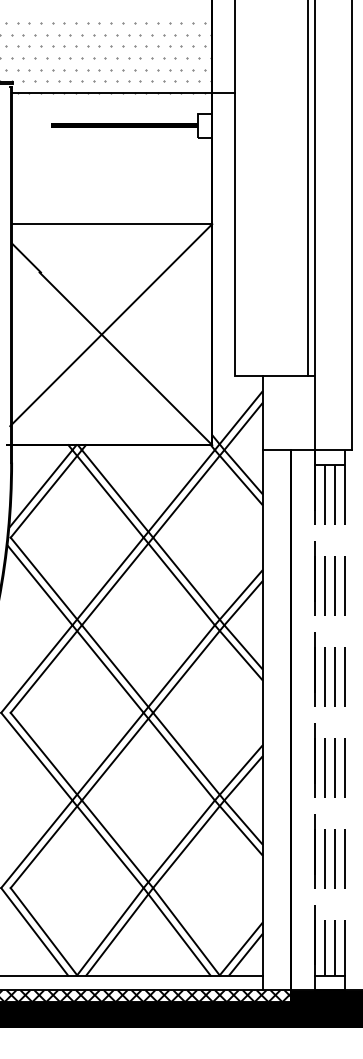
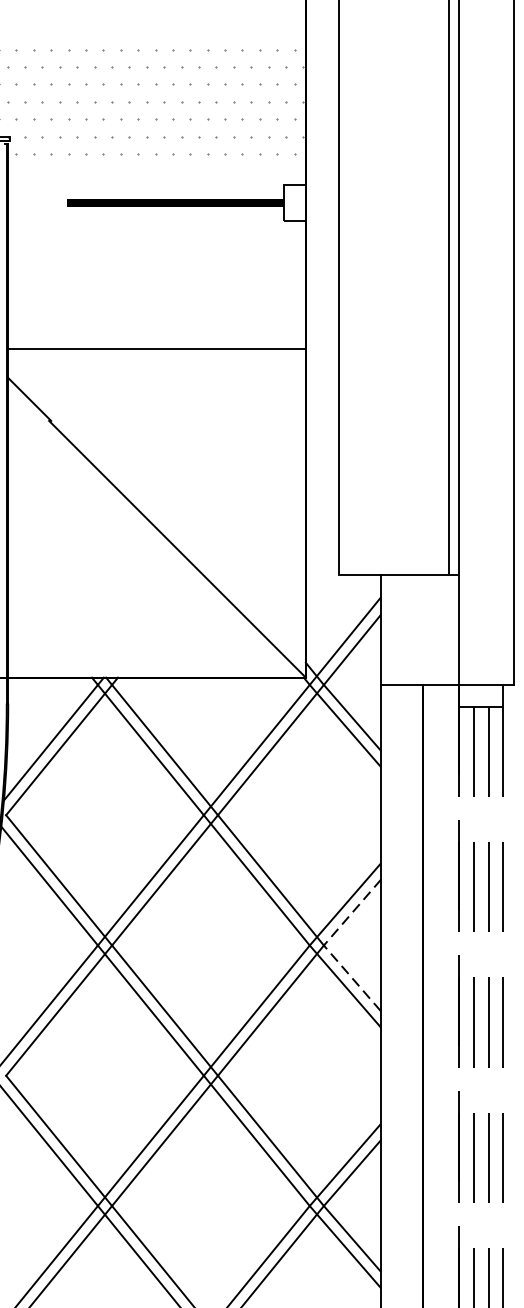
line: (123, 93) -> (173, 154), removed
line: (111, 325) -> (156, 499), removed
line: (224, 625) -> (324, 945), solid -> dashed

